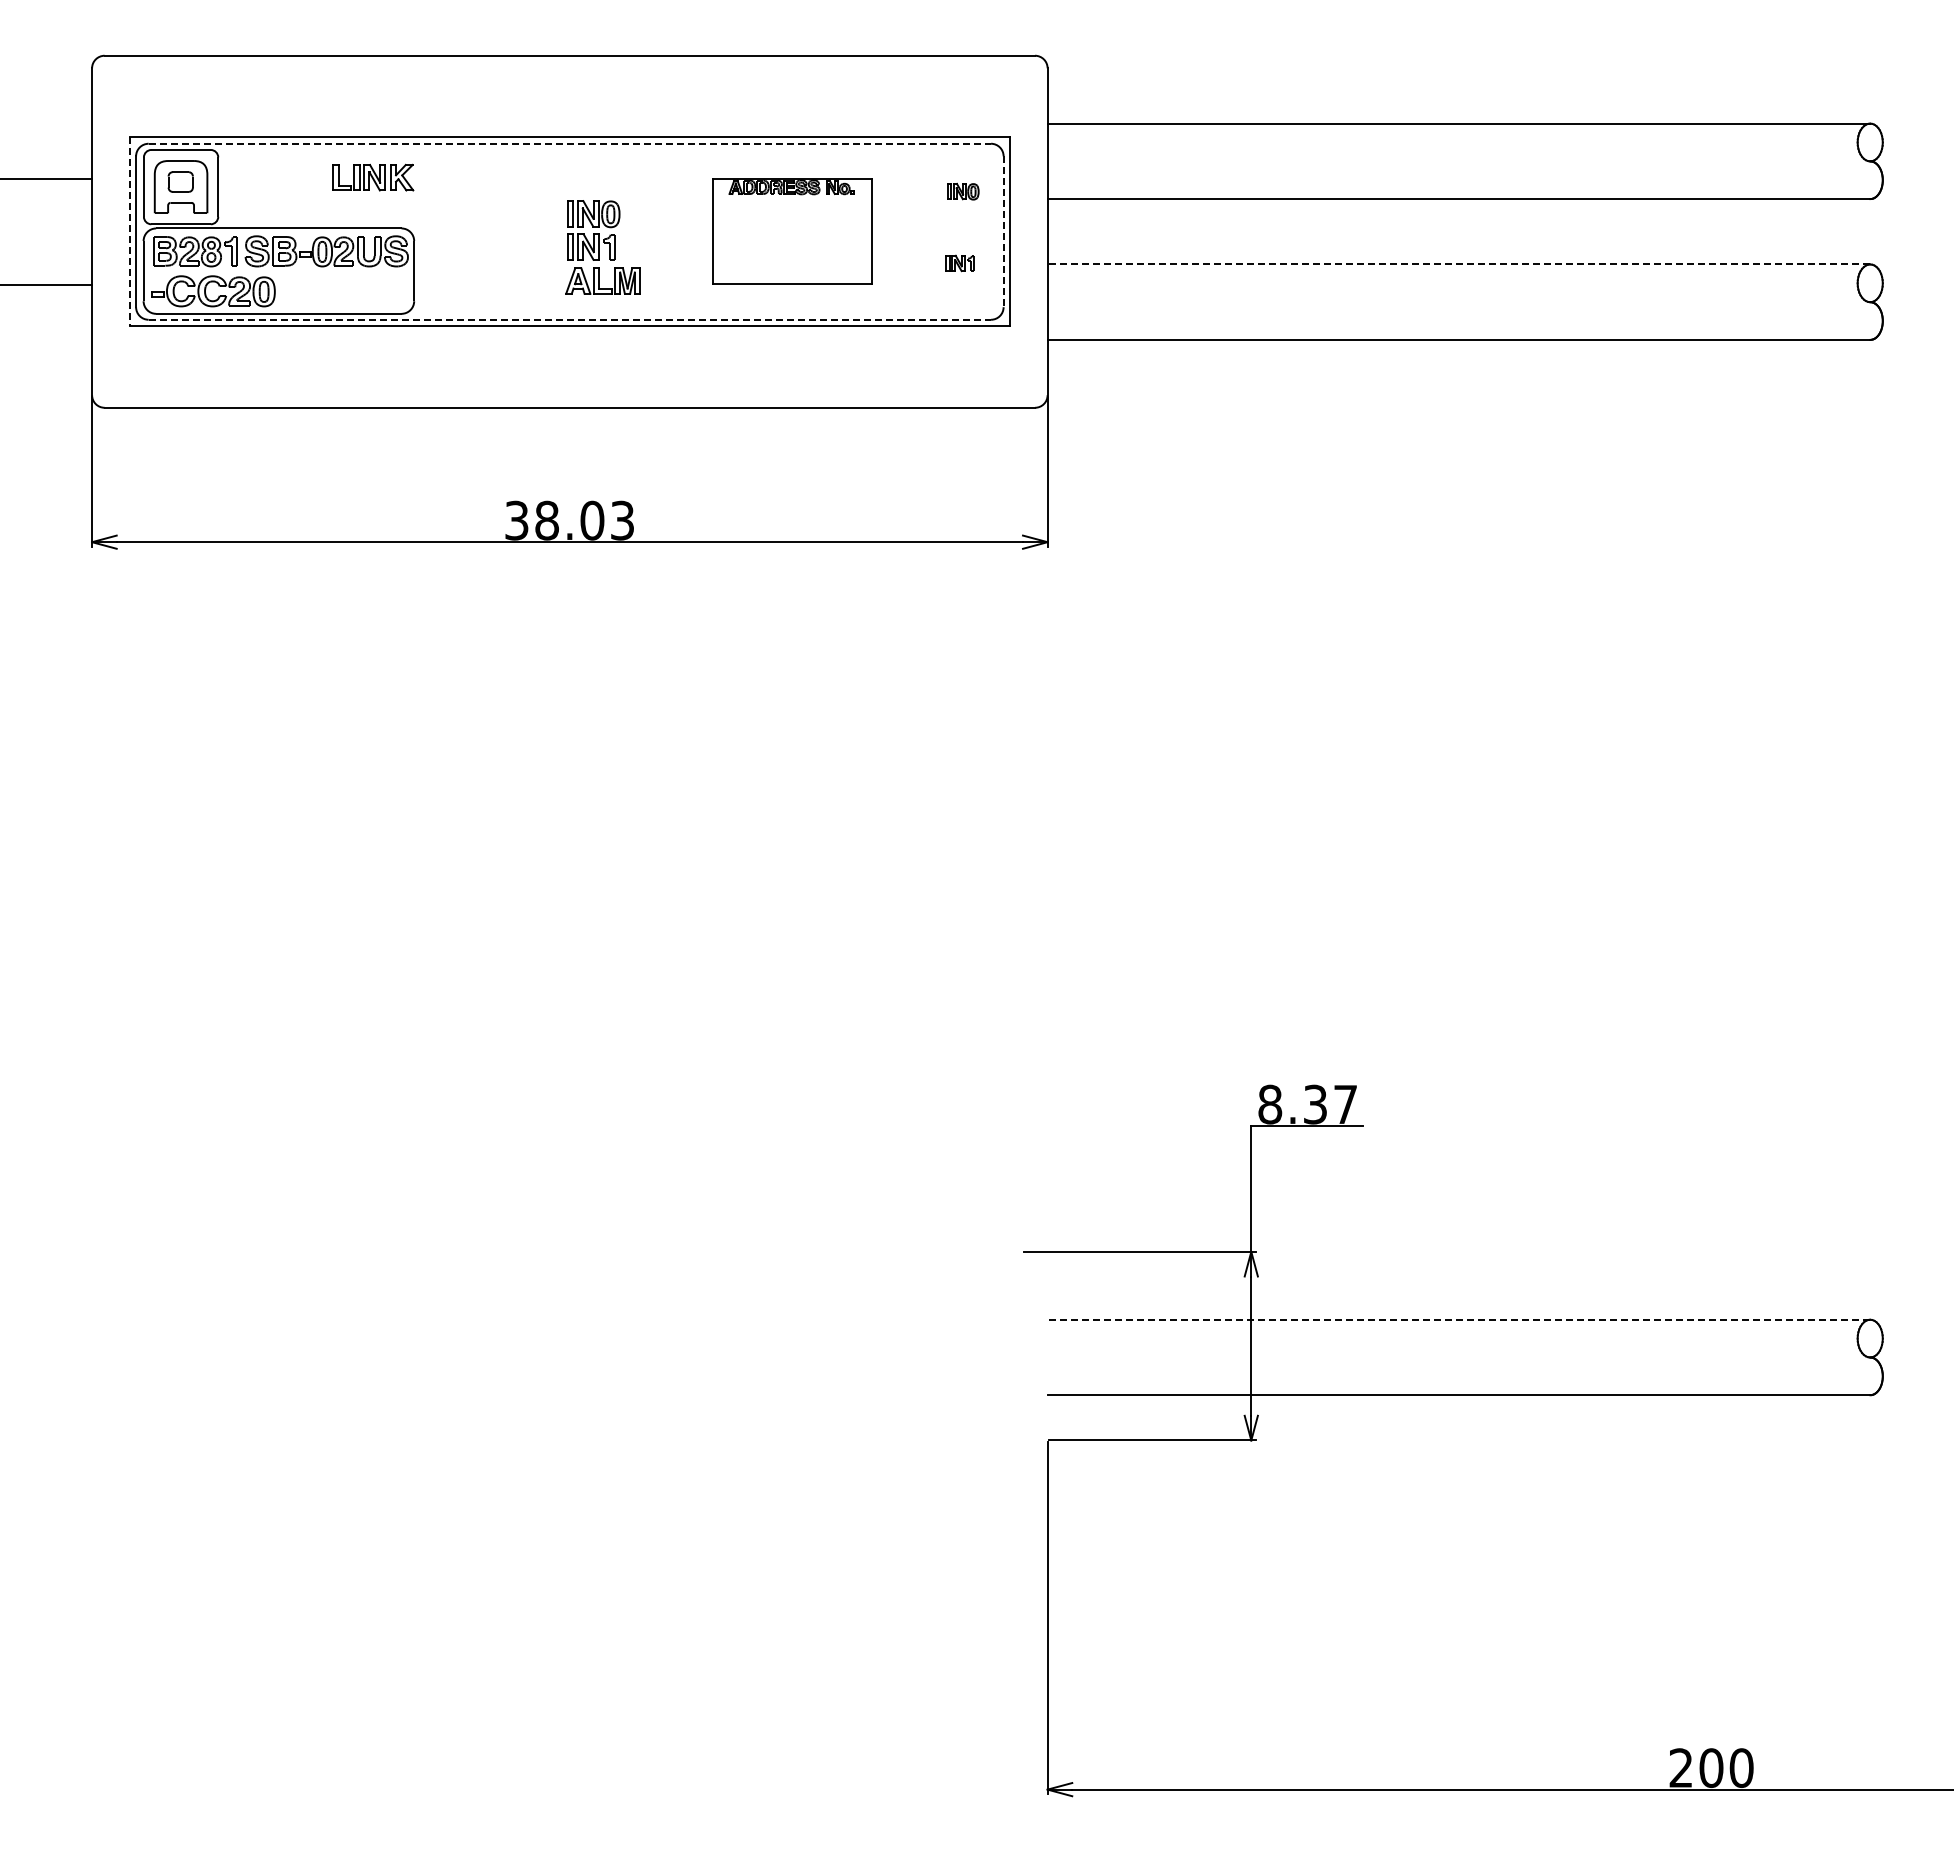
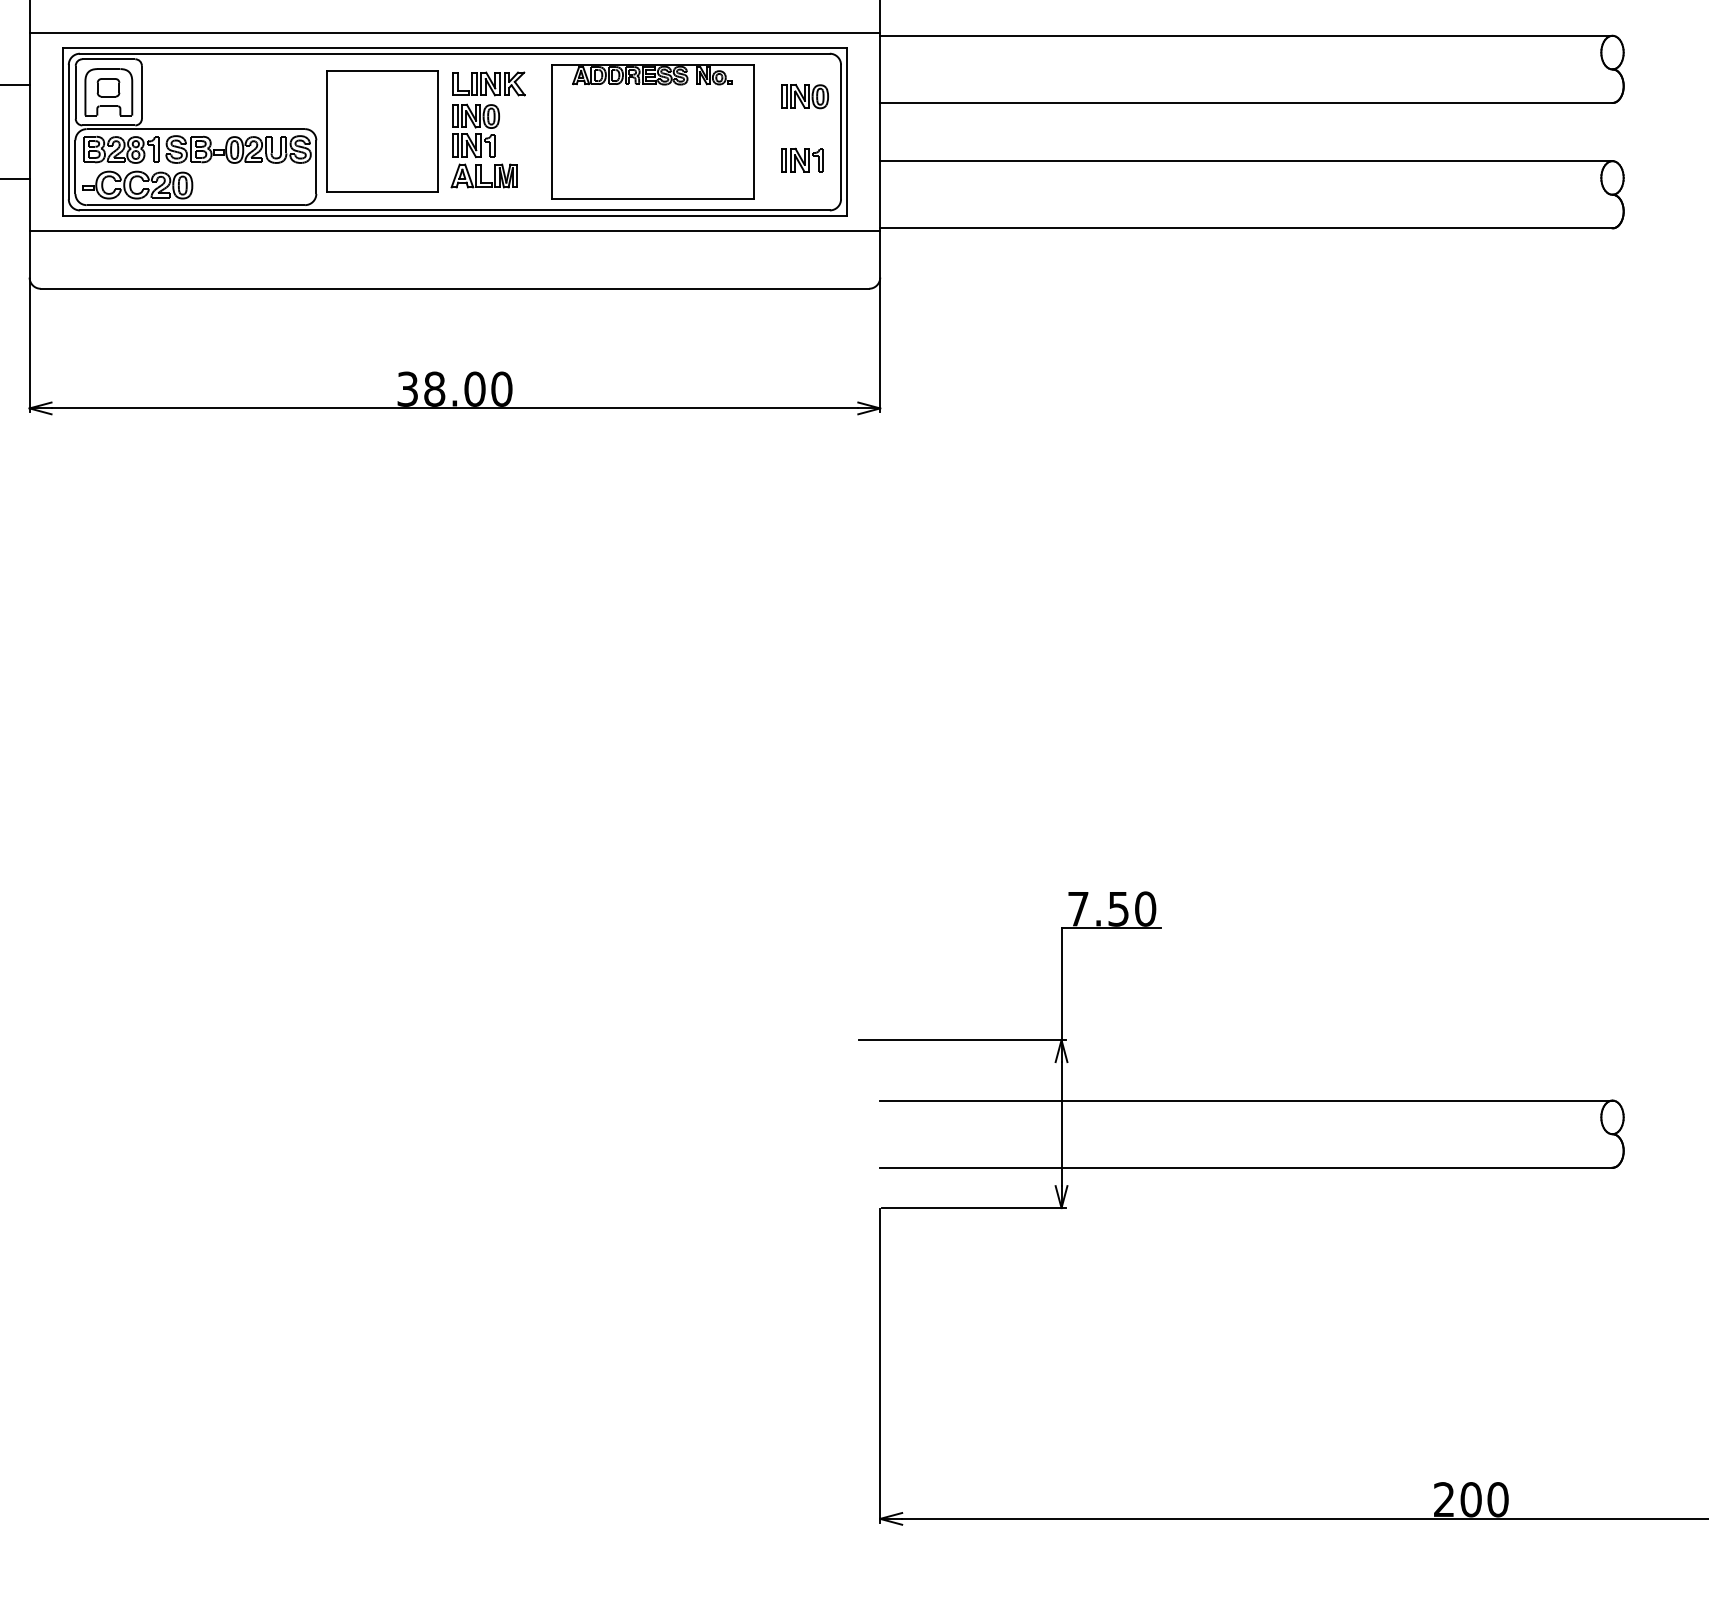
line: (569, 120) -> (454, 33), added
line: (570, 143) -> (455, 53), dashed -> solid
part: (373, 177) -> (489, 83), moved
part: (962, 191) -> (804, 96), size x1.67
part: (488, 230) -> (382, 130), added
part: (792, 231) -> (653, 131), size x1.43
line: (129, 232) -> (62, 132), dashed -> solid
line: (1003, 232) -> (840, 132), dashed -> solid
part: (960, 263) -> (802, 160), size x1.67
line: (1458, 264) -> (1245, 161), dashed -> solid
line: (570, 319) -> (455, 210), dashed -> solid
line: (569, 342) -> (454, 230), added
text: (622, 520) -> (501, 389), 38.03 -> 38.00
text: (1307, 1104) -> (1111, 908), 8.37 -> 7.50
line: (1458, 1319) -> (1245, 1100), dashed -> solid

